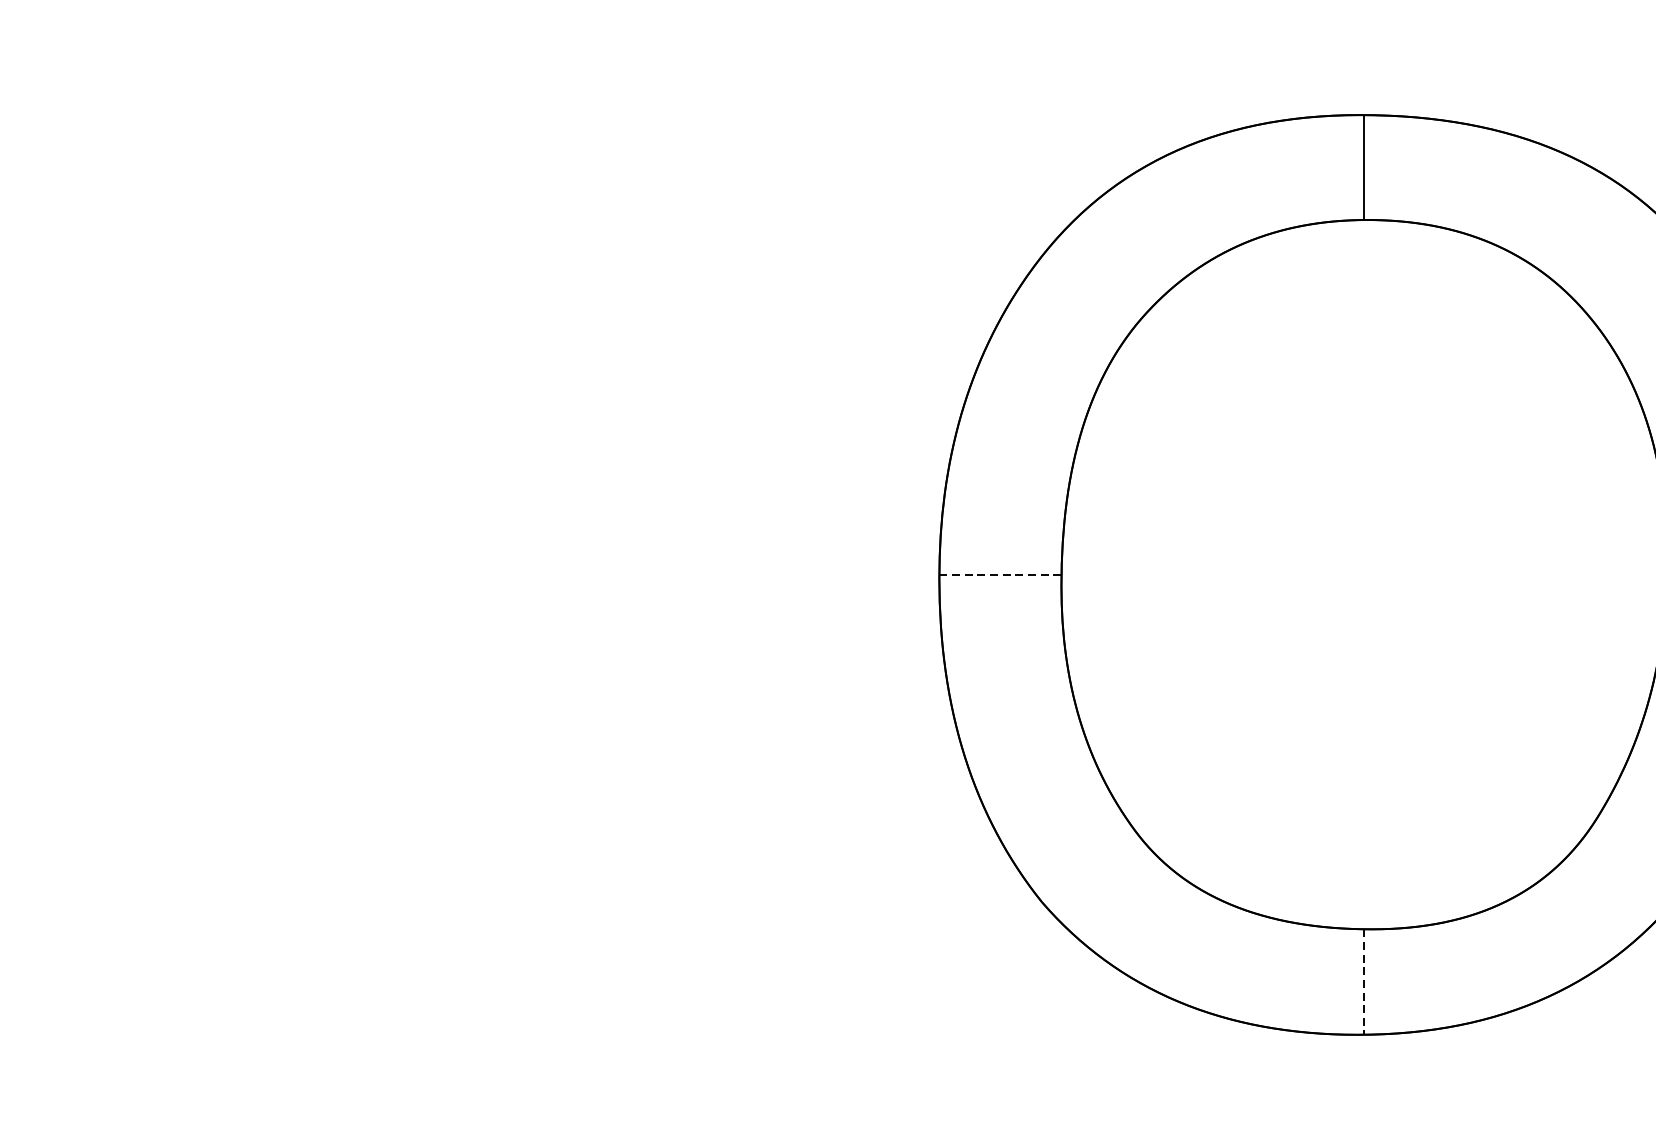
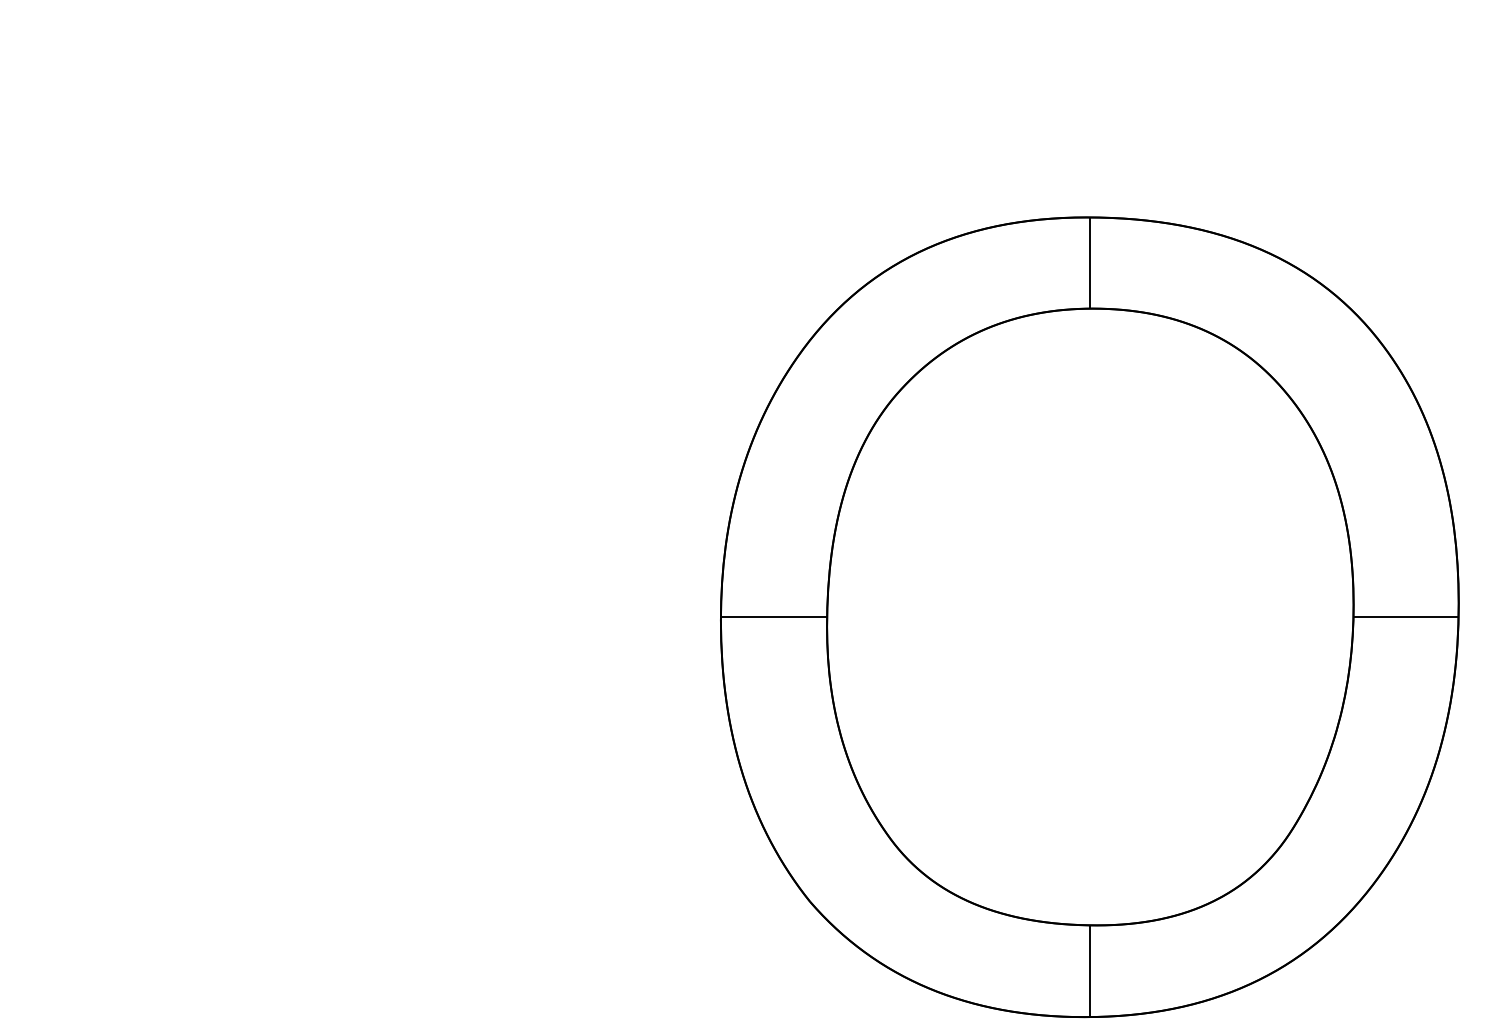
line: (1000, 575) -> (774, 617), dashed -> solid
line: (1363, 982) -> (1089, 971), dashed -> solid

